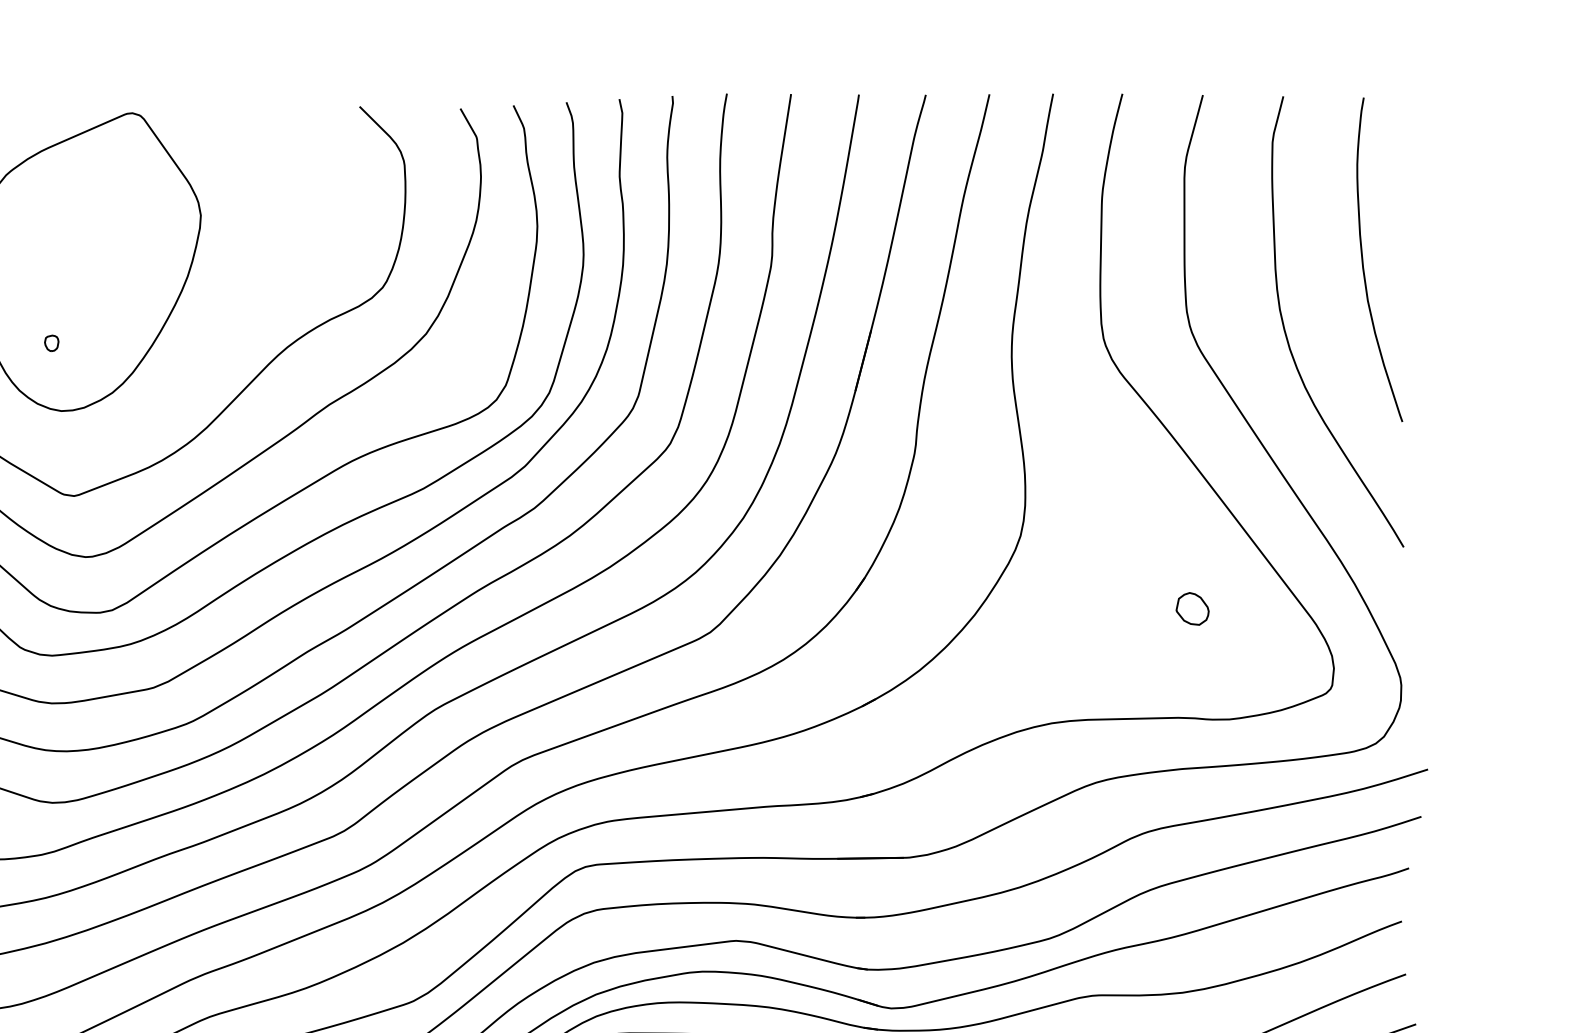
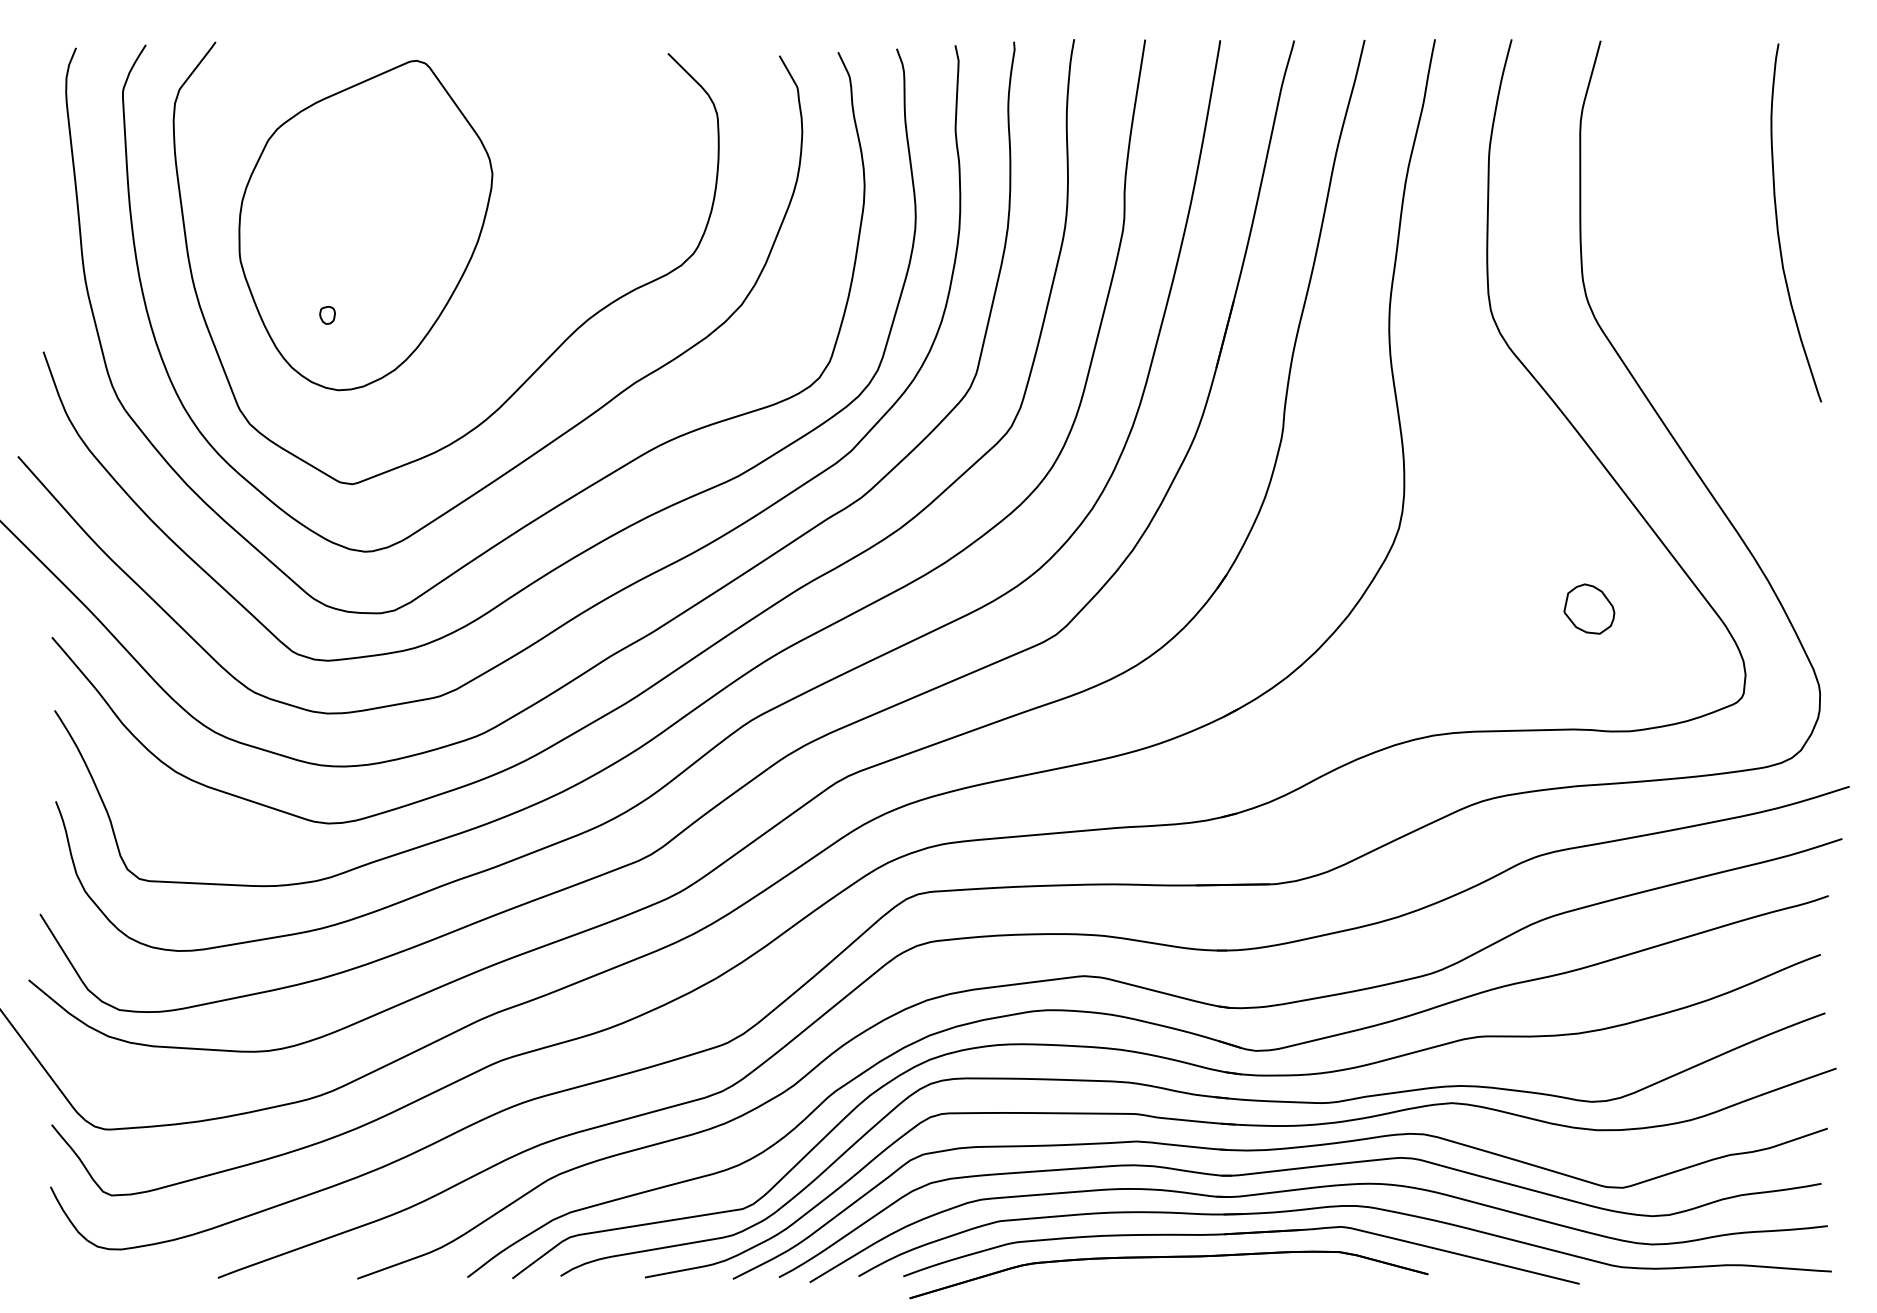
curve: (1287, 337) -> (1694, 308), removed
part: (1191, 608) -> (1588, 608), size x1.4

